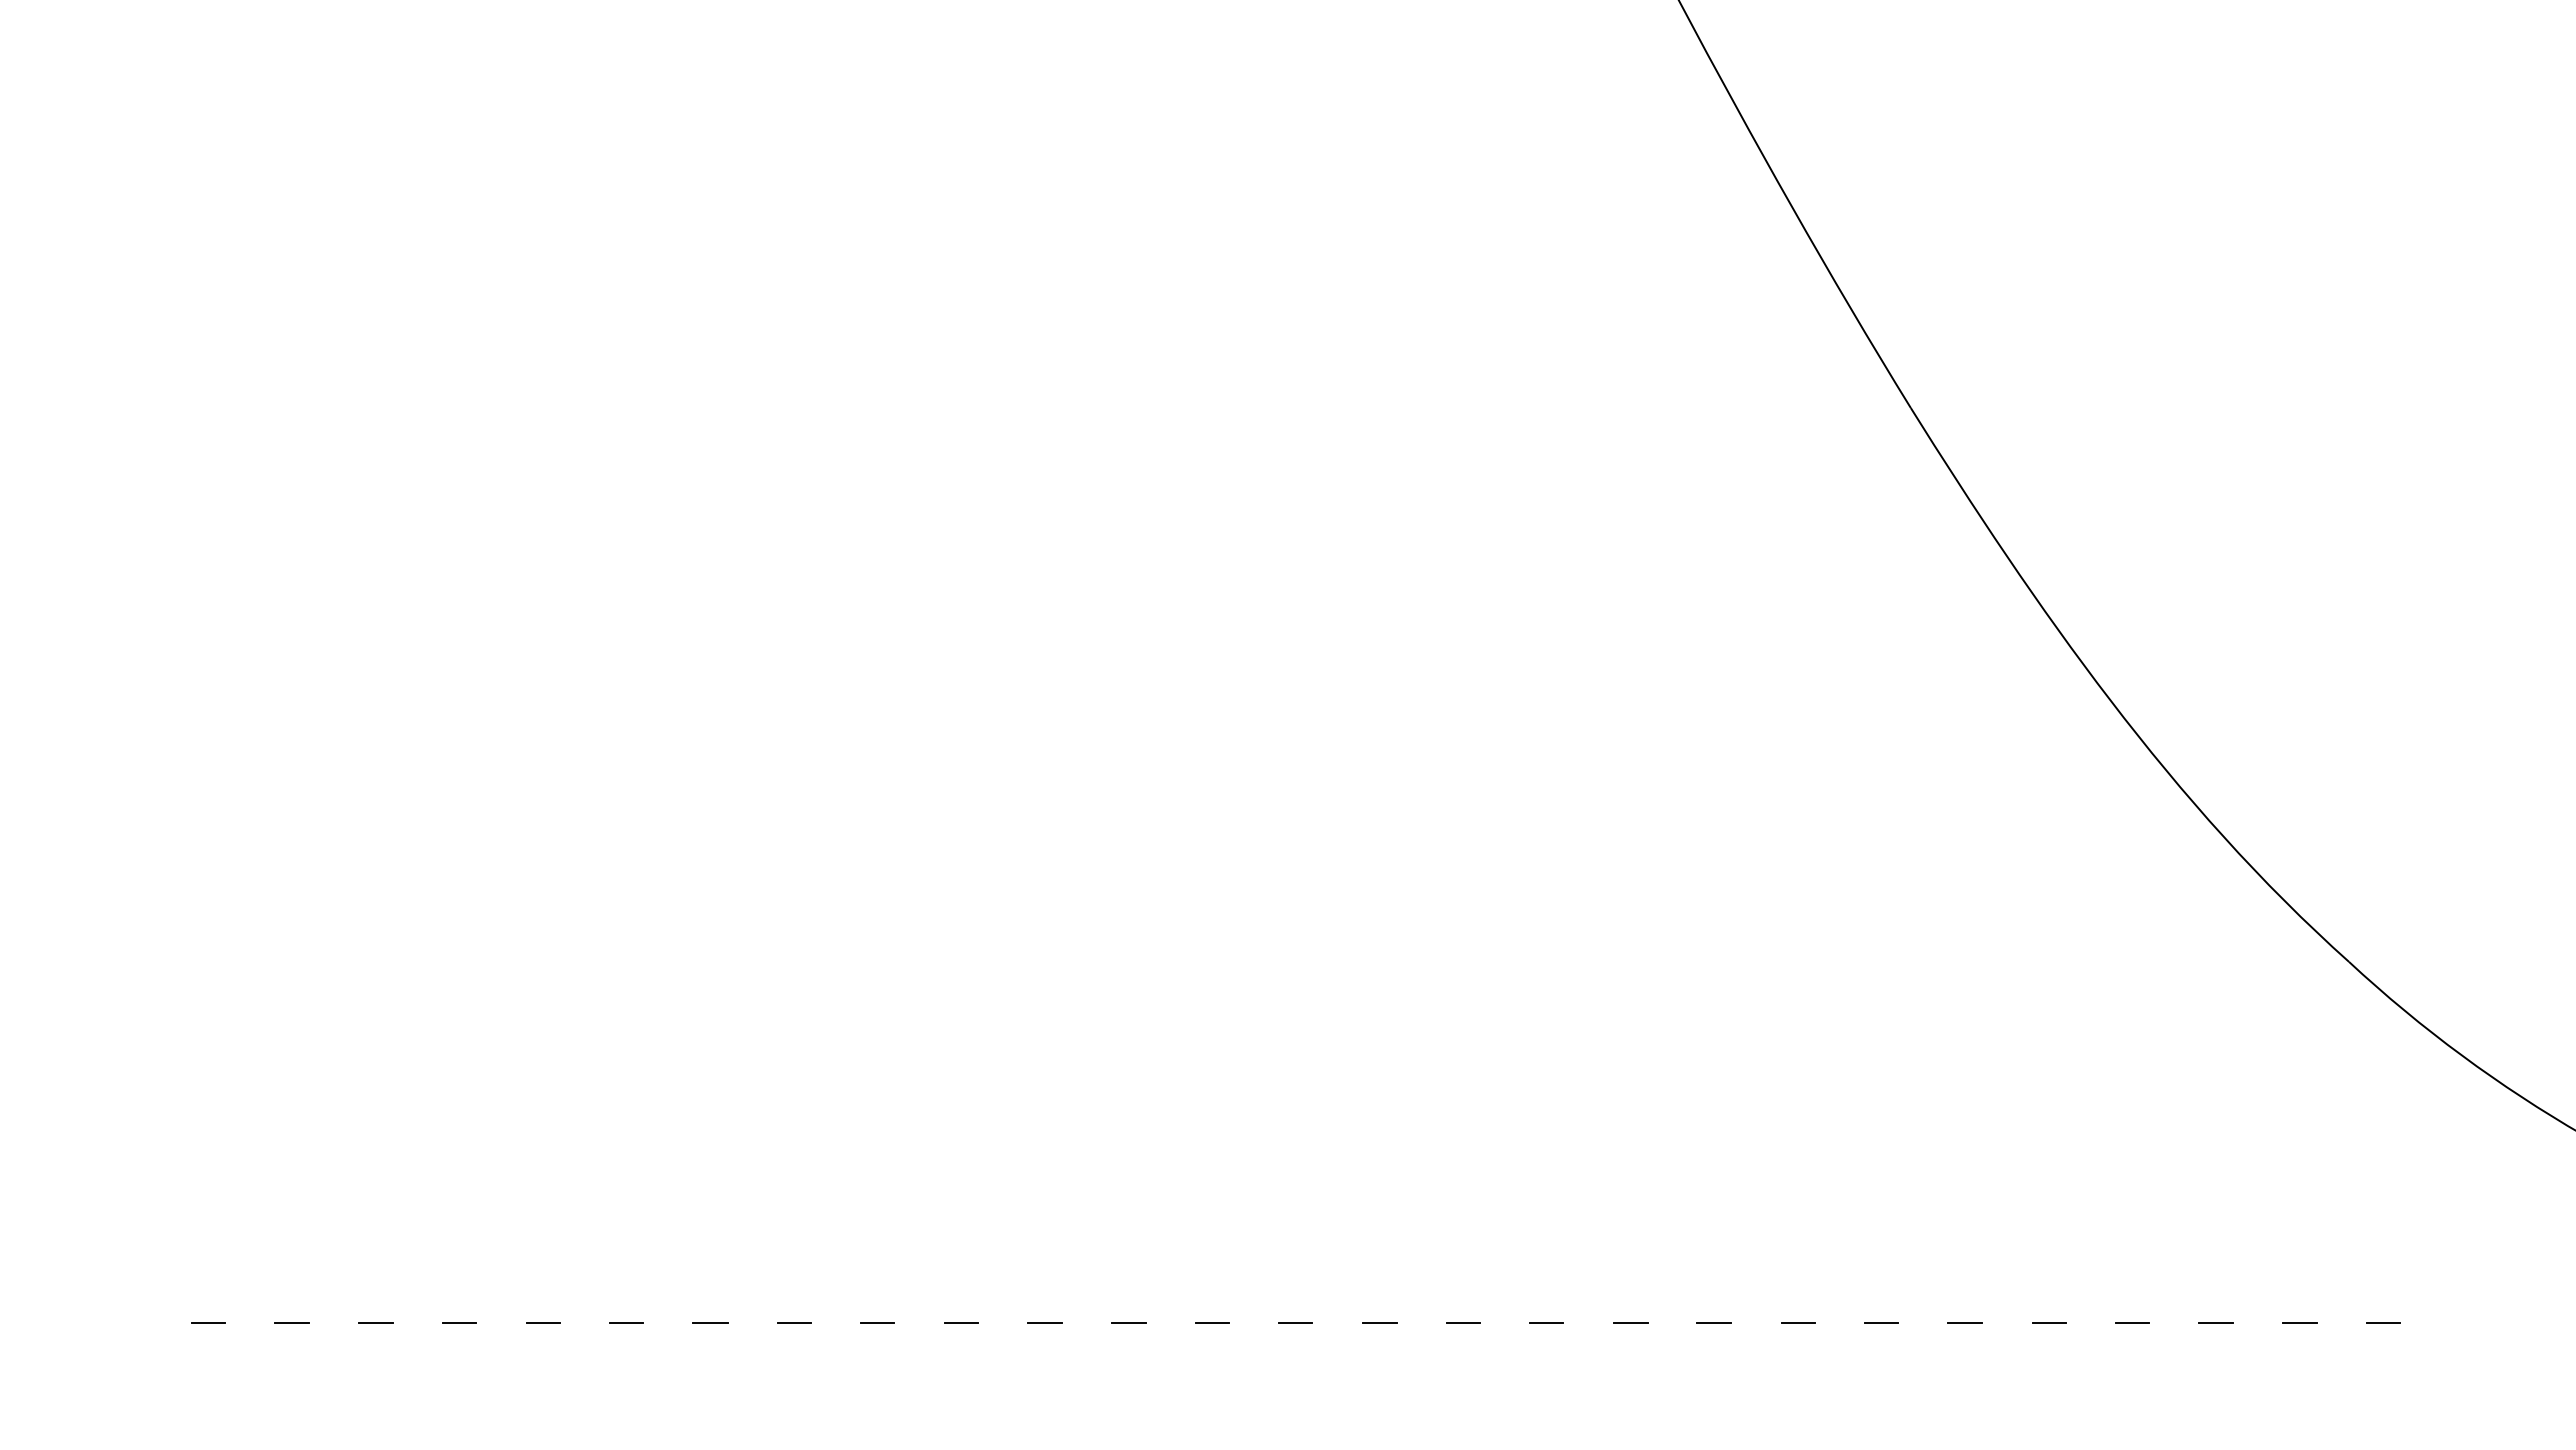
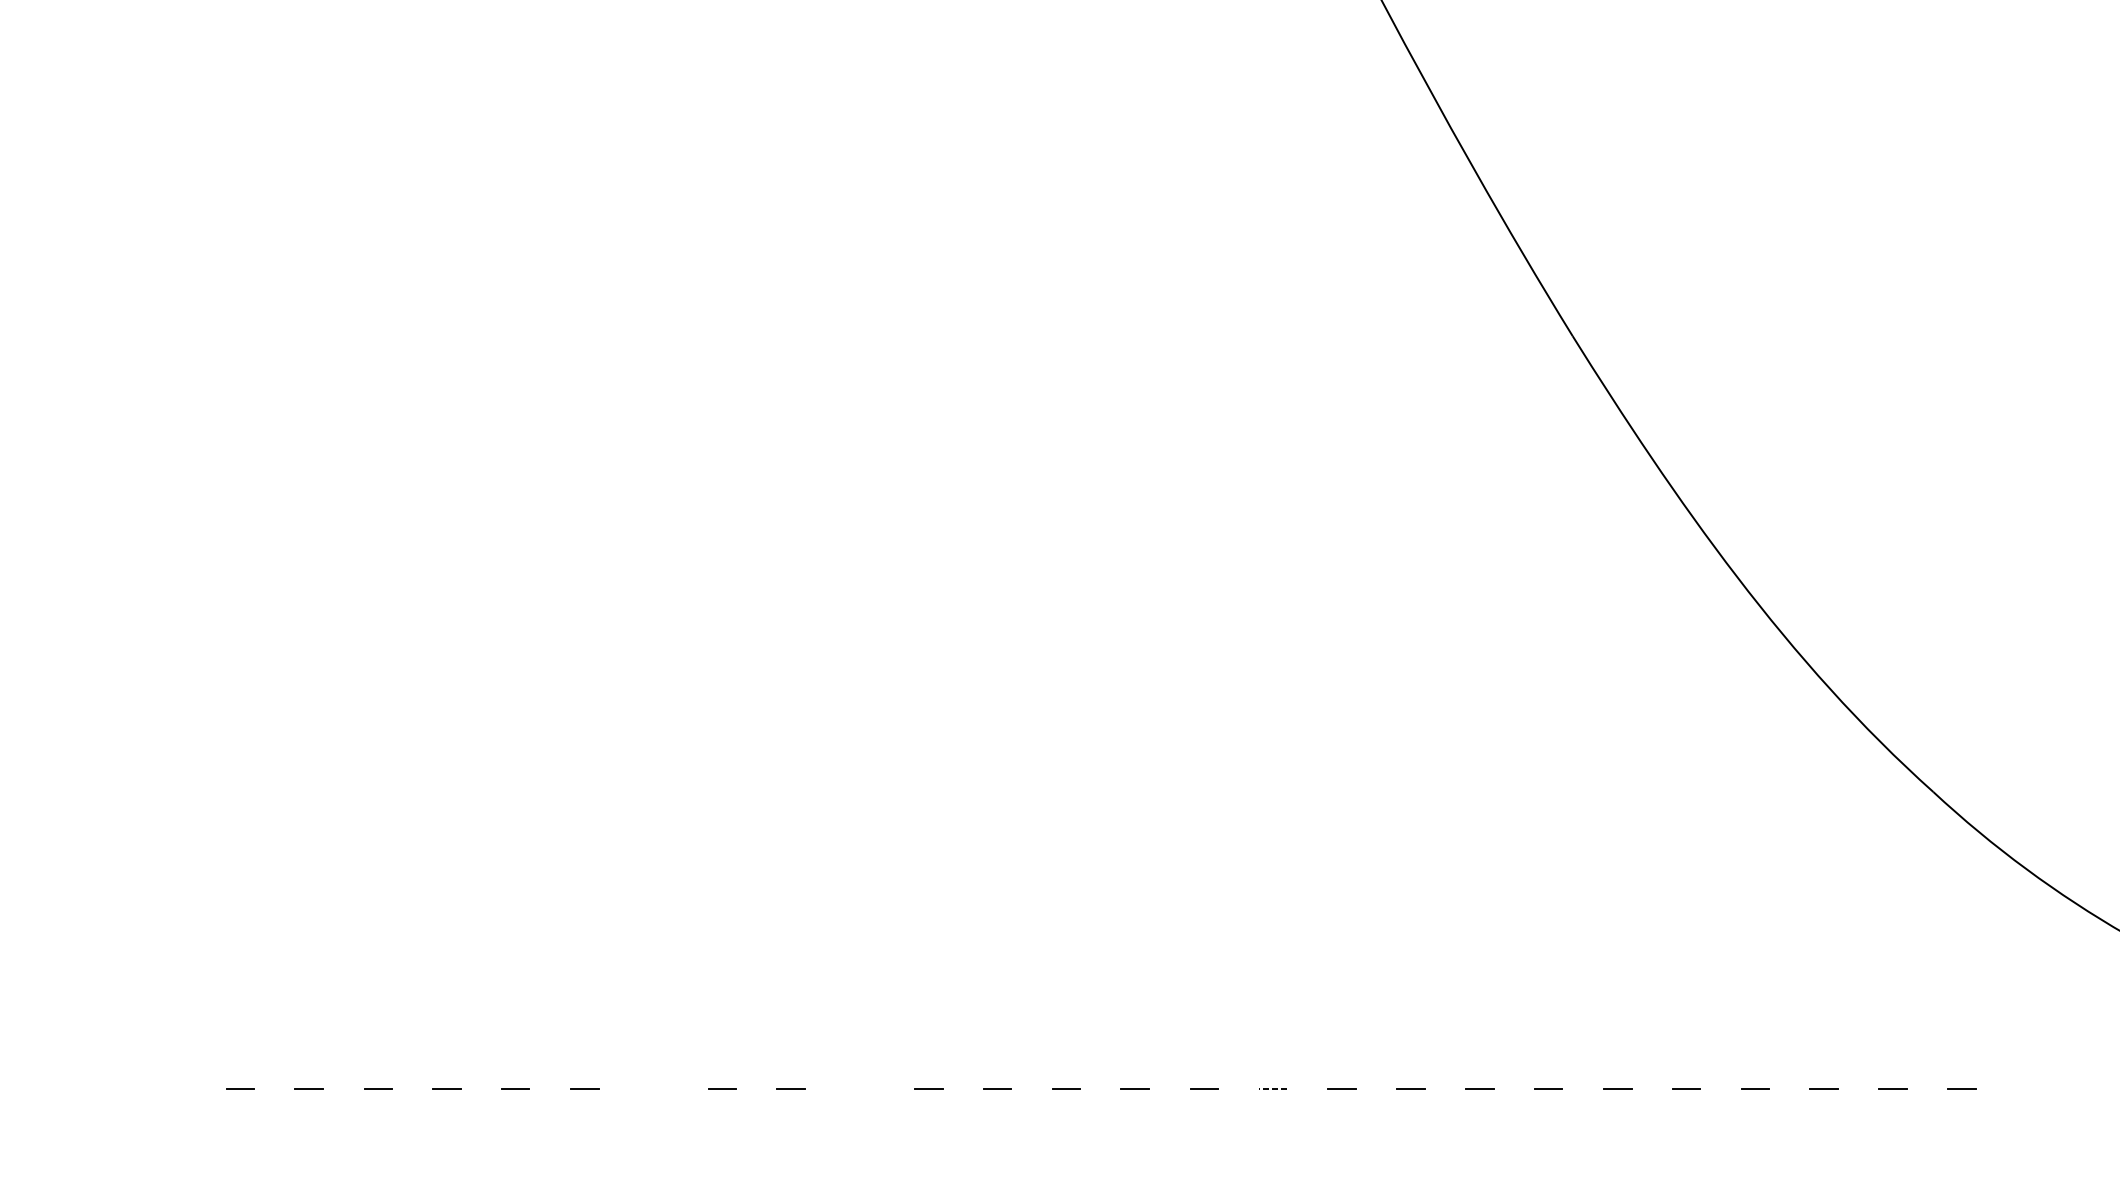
line: (1044, 1322) -> (859, 1088), removed
line: (208, 1323) -> (171, 1089), removed
line: (793, 1323) -> (652, 1089), removed
line: (1546, 1323) -> (1272, 1089), solid -> dashed

